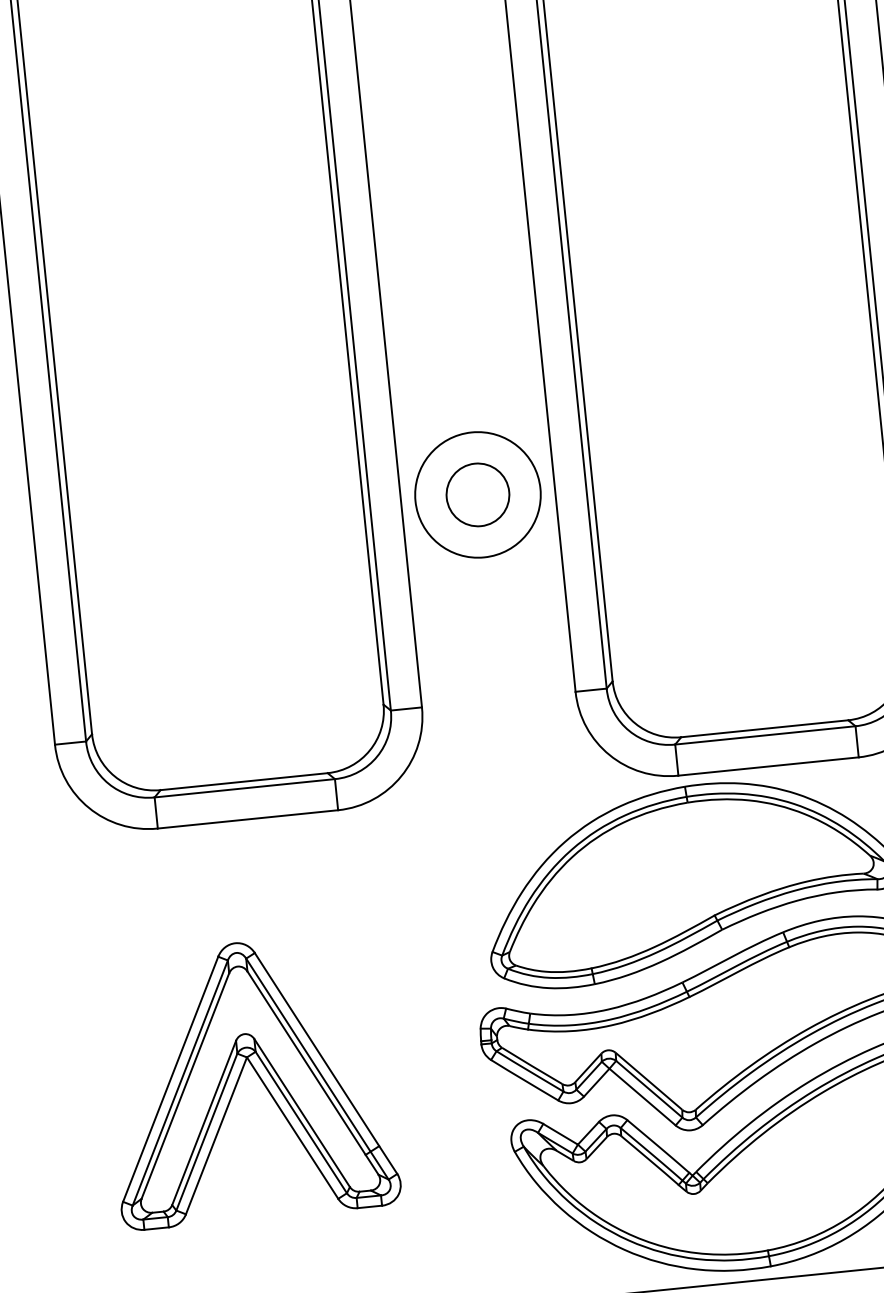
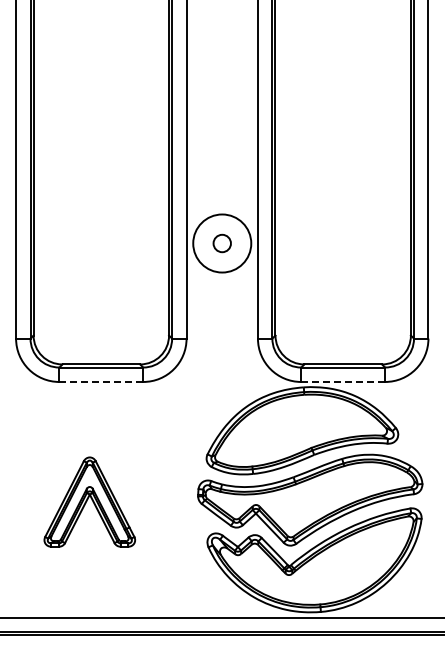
circle: (476, 495) -> (221, 243), size x0.6
line: (769, 765) -> (343, 381), solid -> dashed
line: (248, 818) -> (101, 381), solid -> dashed
part: (248, 1079) -> (89, 501), size x0.7

